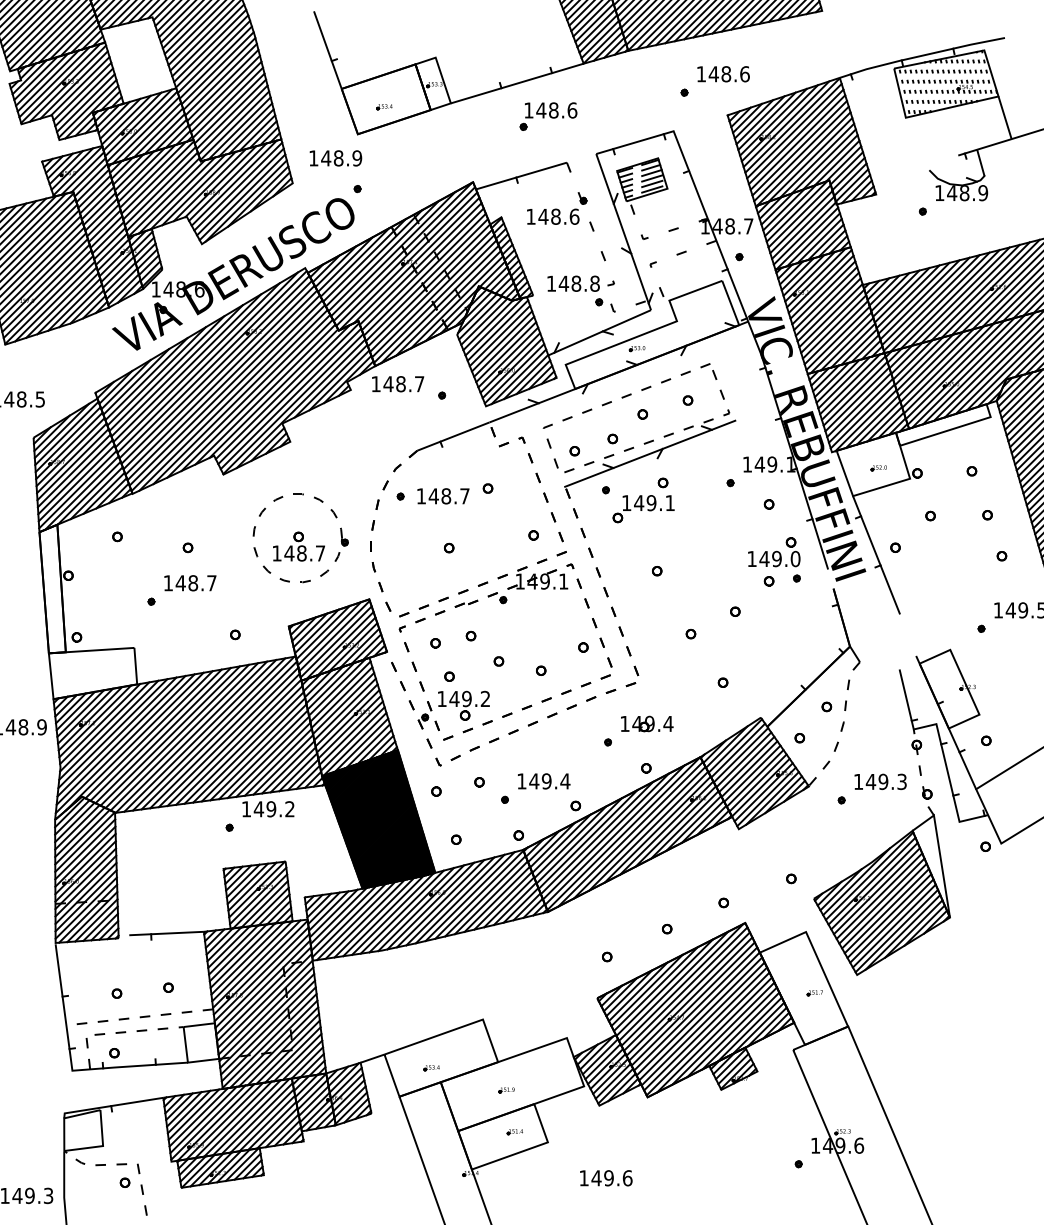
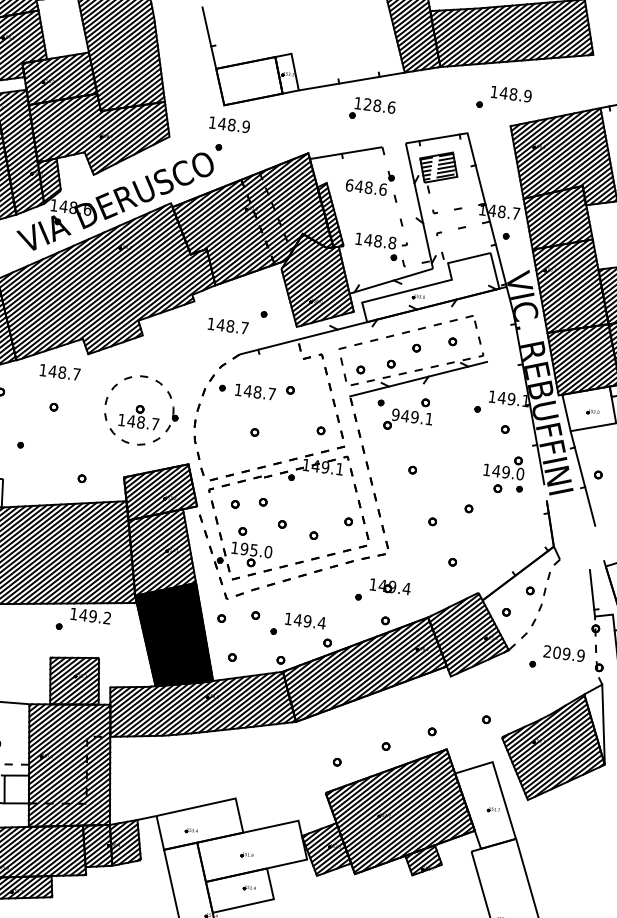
text: (744, 74) -> (527, 96), 148.6 -> 148.9
part: (384, 107) -> (247, 87), removed
text: (541, 110) -> (367, 104), 148.6 -> 128.6
text: (335, 158) -> (229, 124), moved
text: (530, 216) -> (349, 185), 148.6 -> 648.6
text: (398, 384) -> (228, 326), moved
text: (626, 503) -> (395, 415), 149.1 -> 949.1
text: (190, 583) -> (60, 372), moved
text: (469, 698) -> (256, 550), 149.2 -> 195.0
text: (879, 781) -> (563, 653), 149.3 -> 209.9

